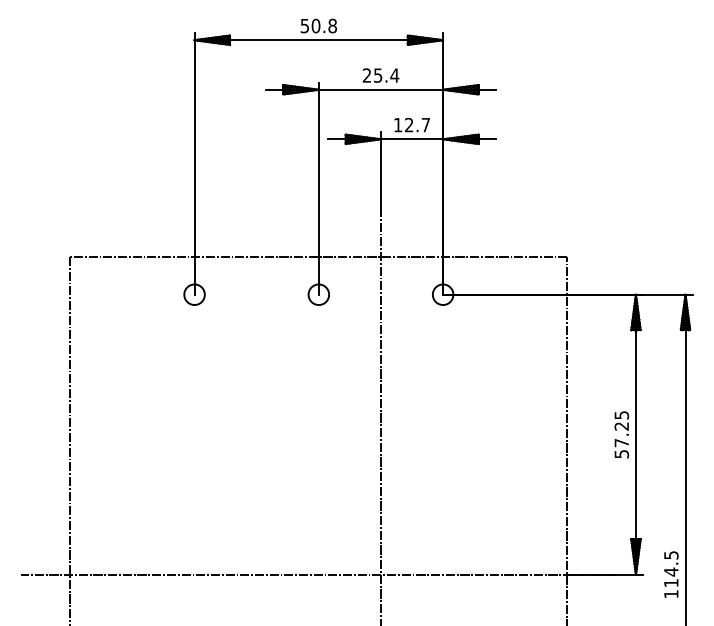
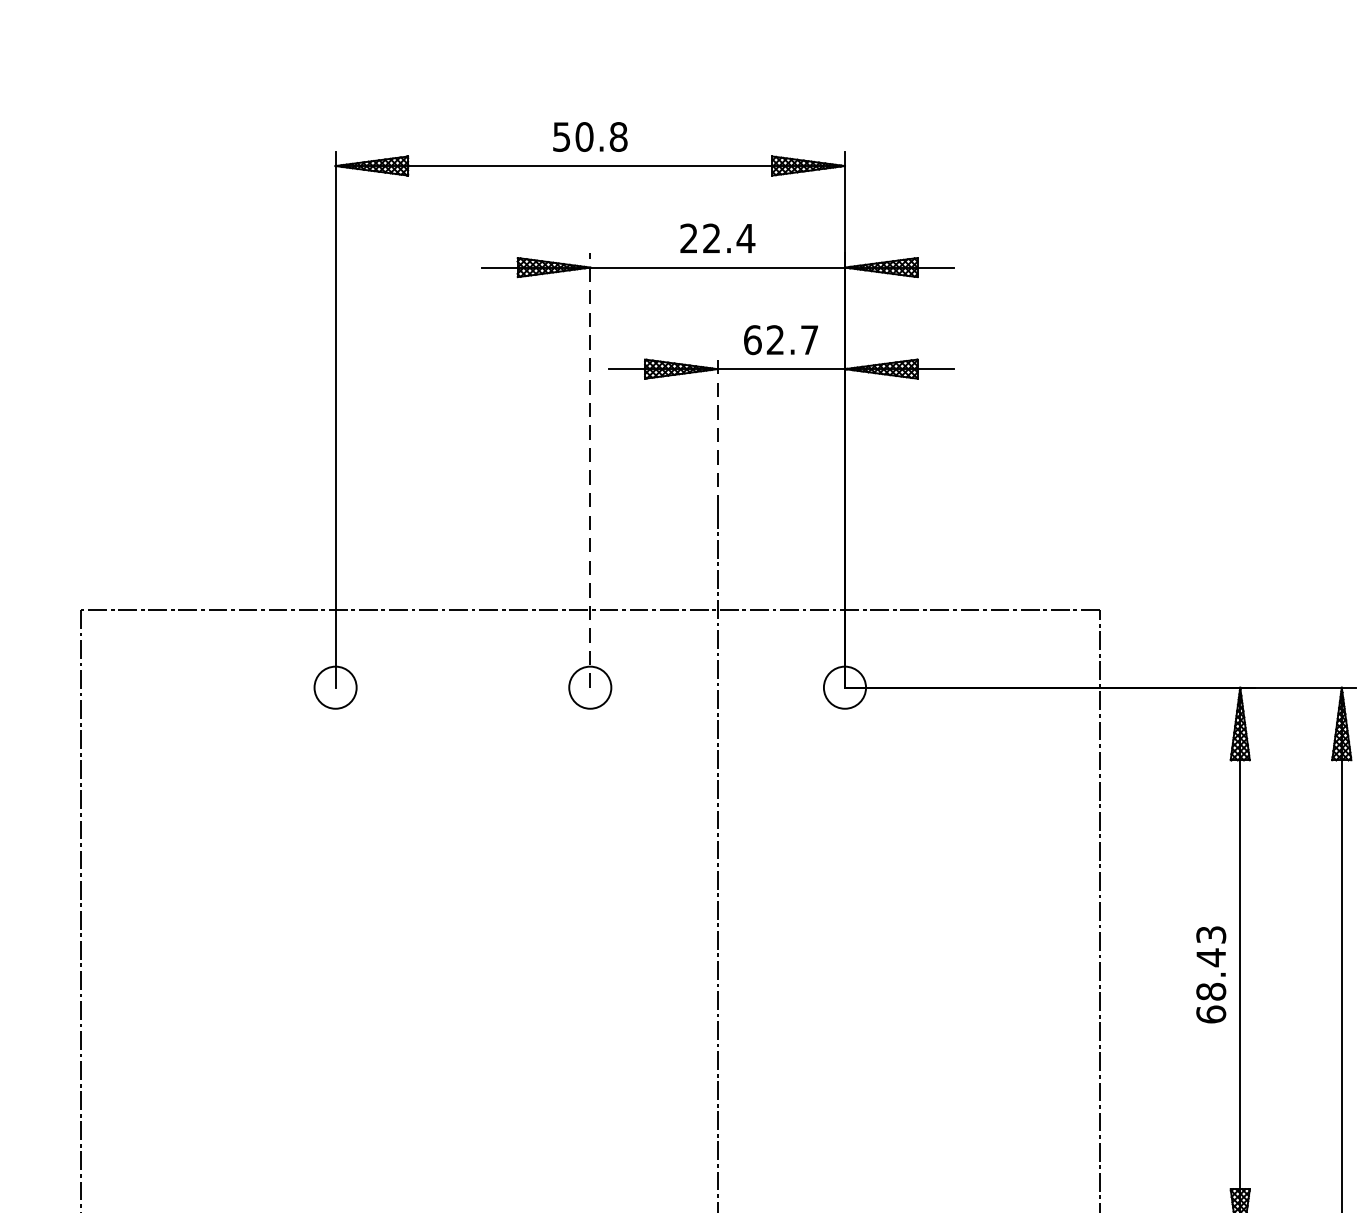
text: (378, 75) -> (712, 238), 25.4 -> 22.4
text: (397, 124) -> (751, 338), 12.7 -> 62.7
line: (380, 170) -> (716, 433), solid -> dashed
line: (318, 188) -> (589, 469), solid -> dashed
text: (621, 434) -> (1210, 974), 57.25 -> 68.43

